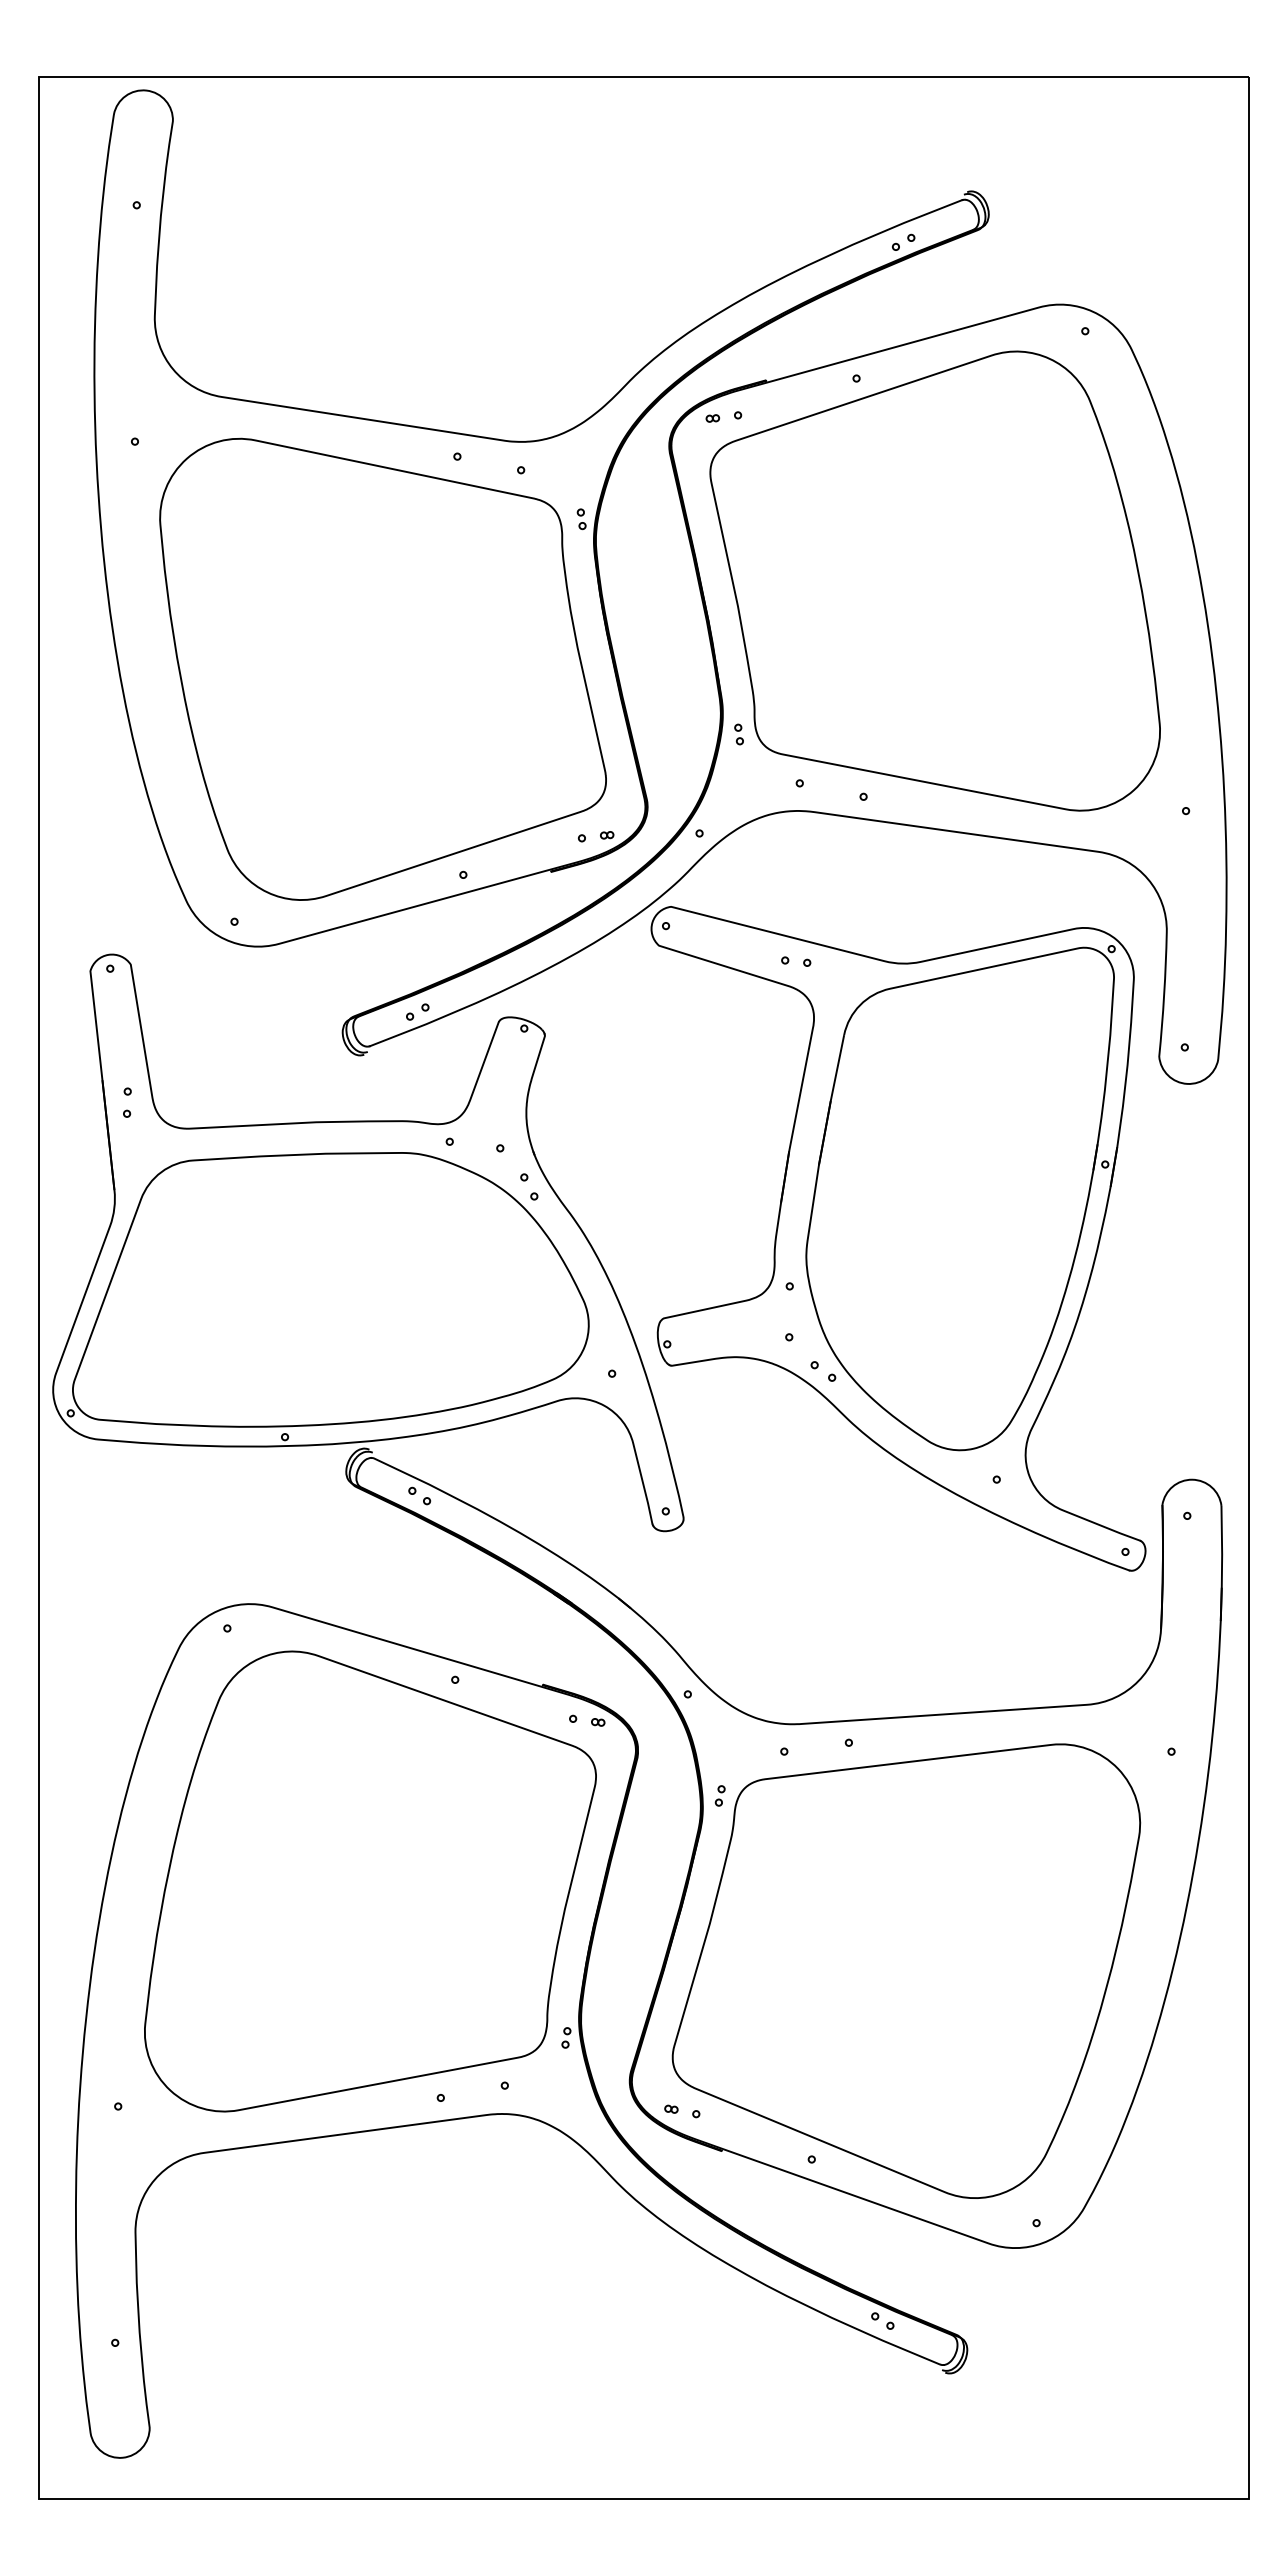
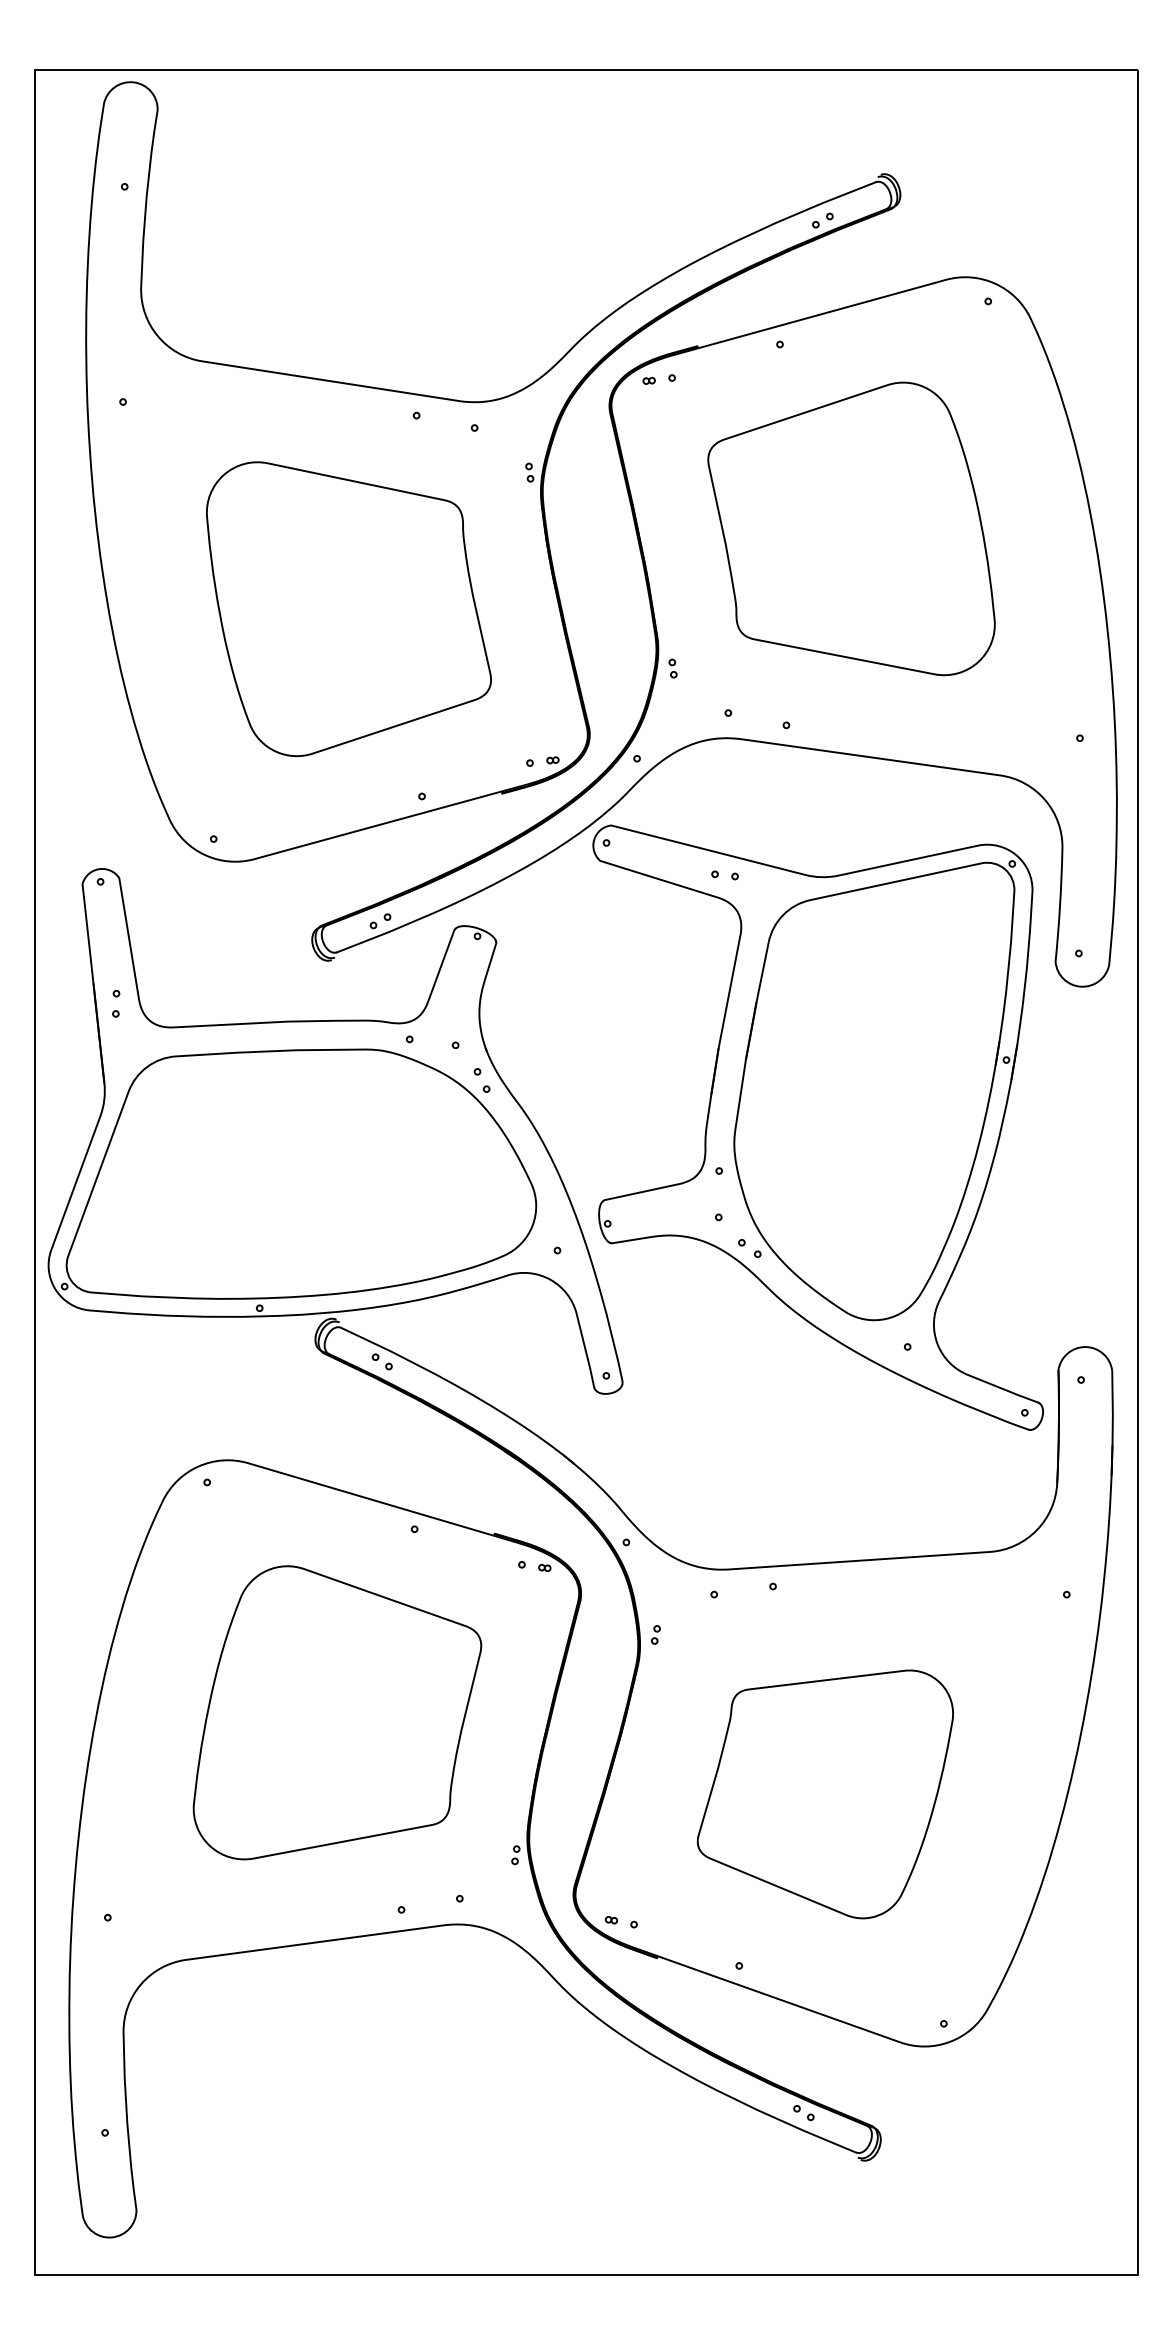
part: (934, 580) -> (850, 528), size x0.7
part: (382, 668) -> (348, 608), size x0.7
part: (370, 1881) -> (337, 1712), size x0.7
part: (906, 1970) -> (825, 1793), size x0.6

